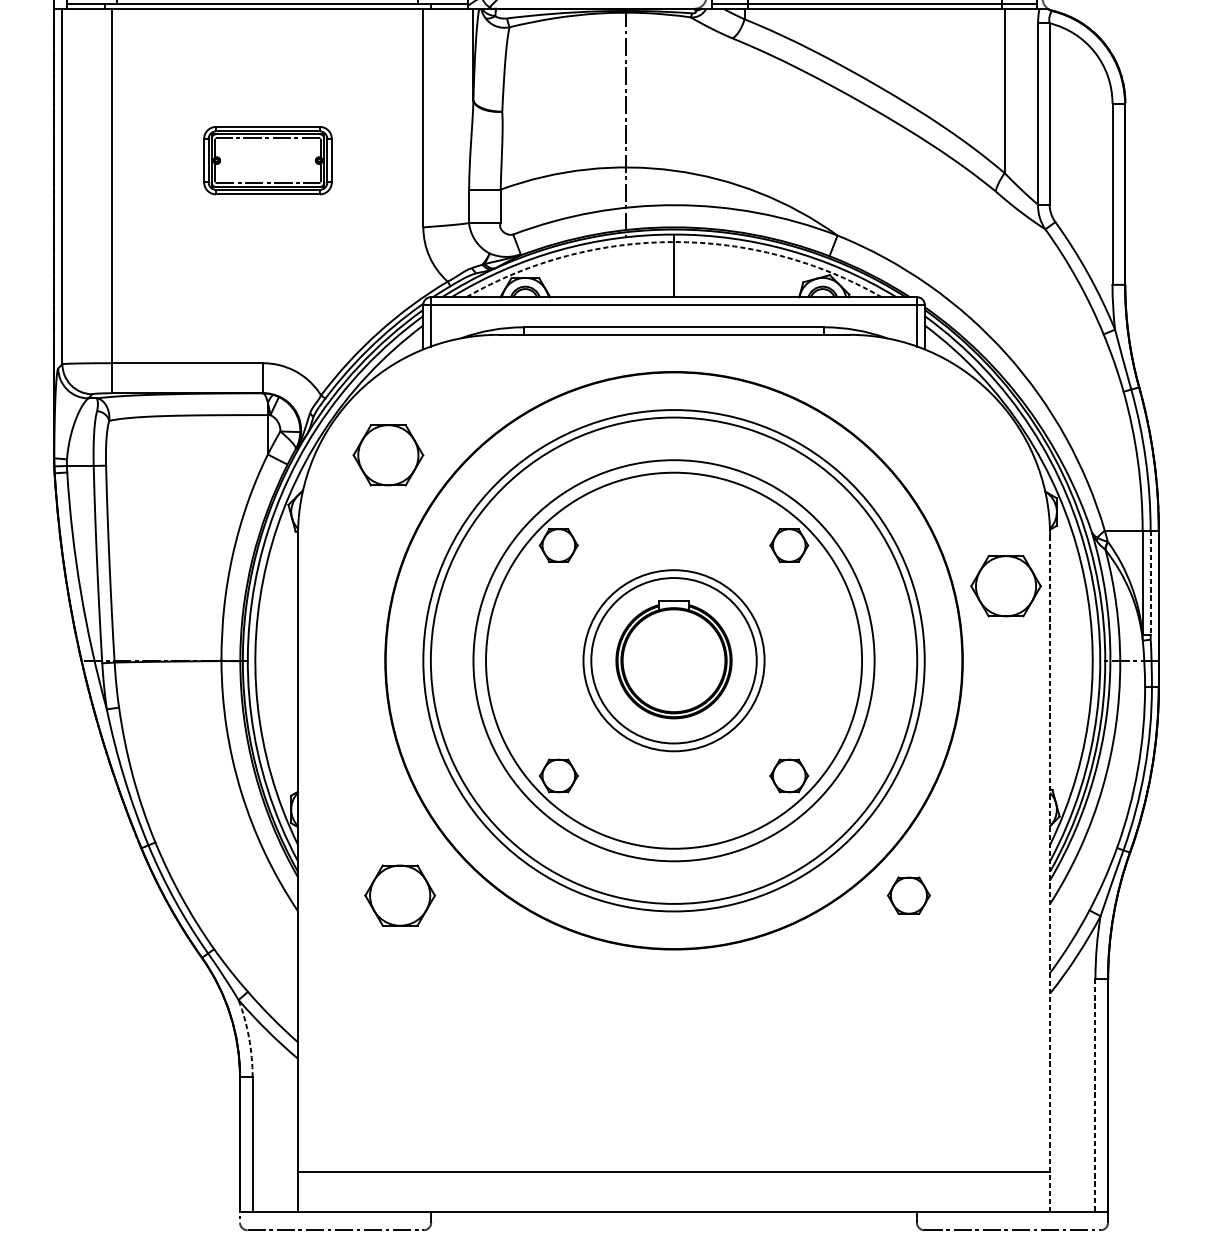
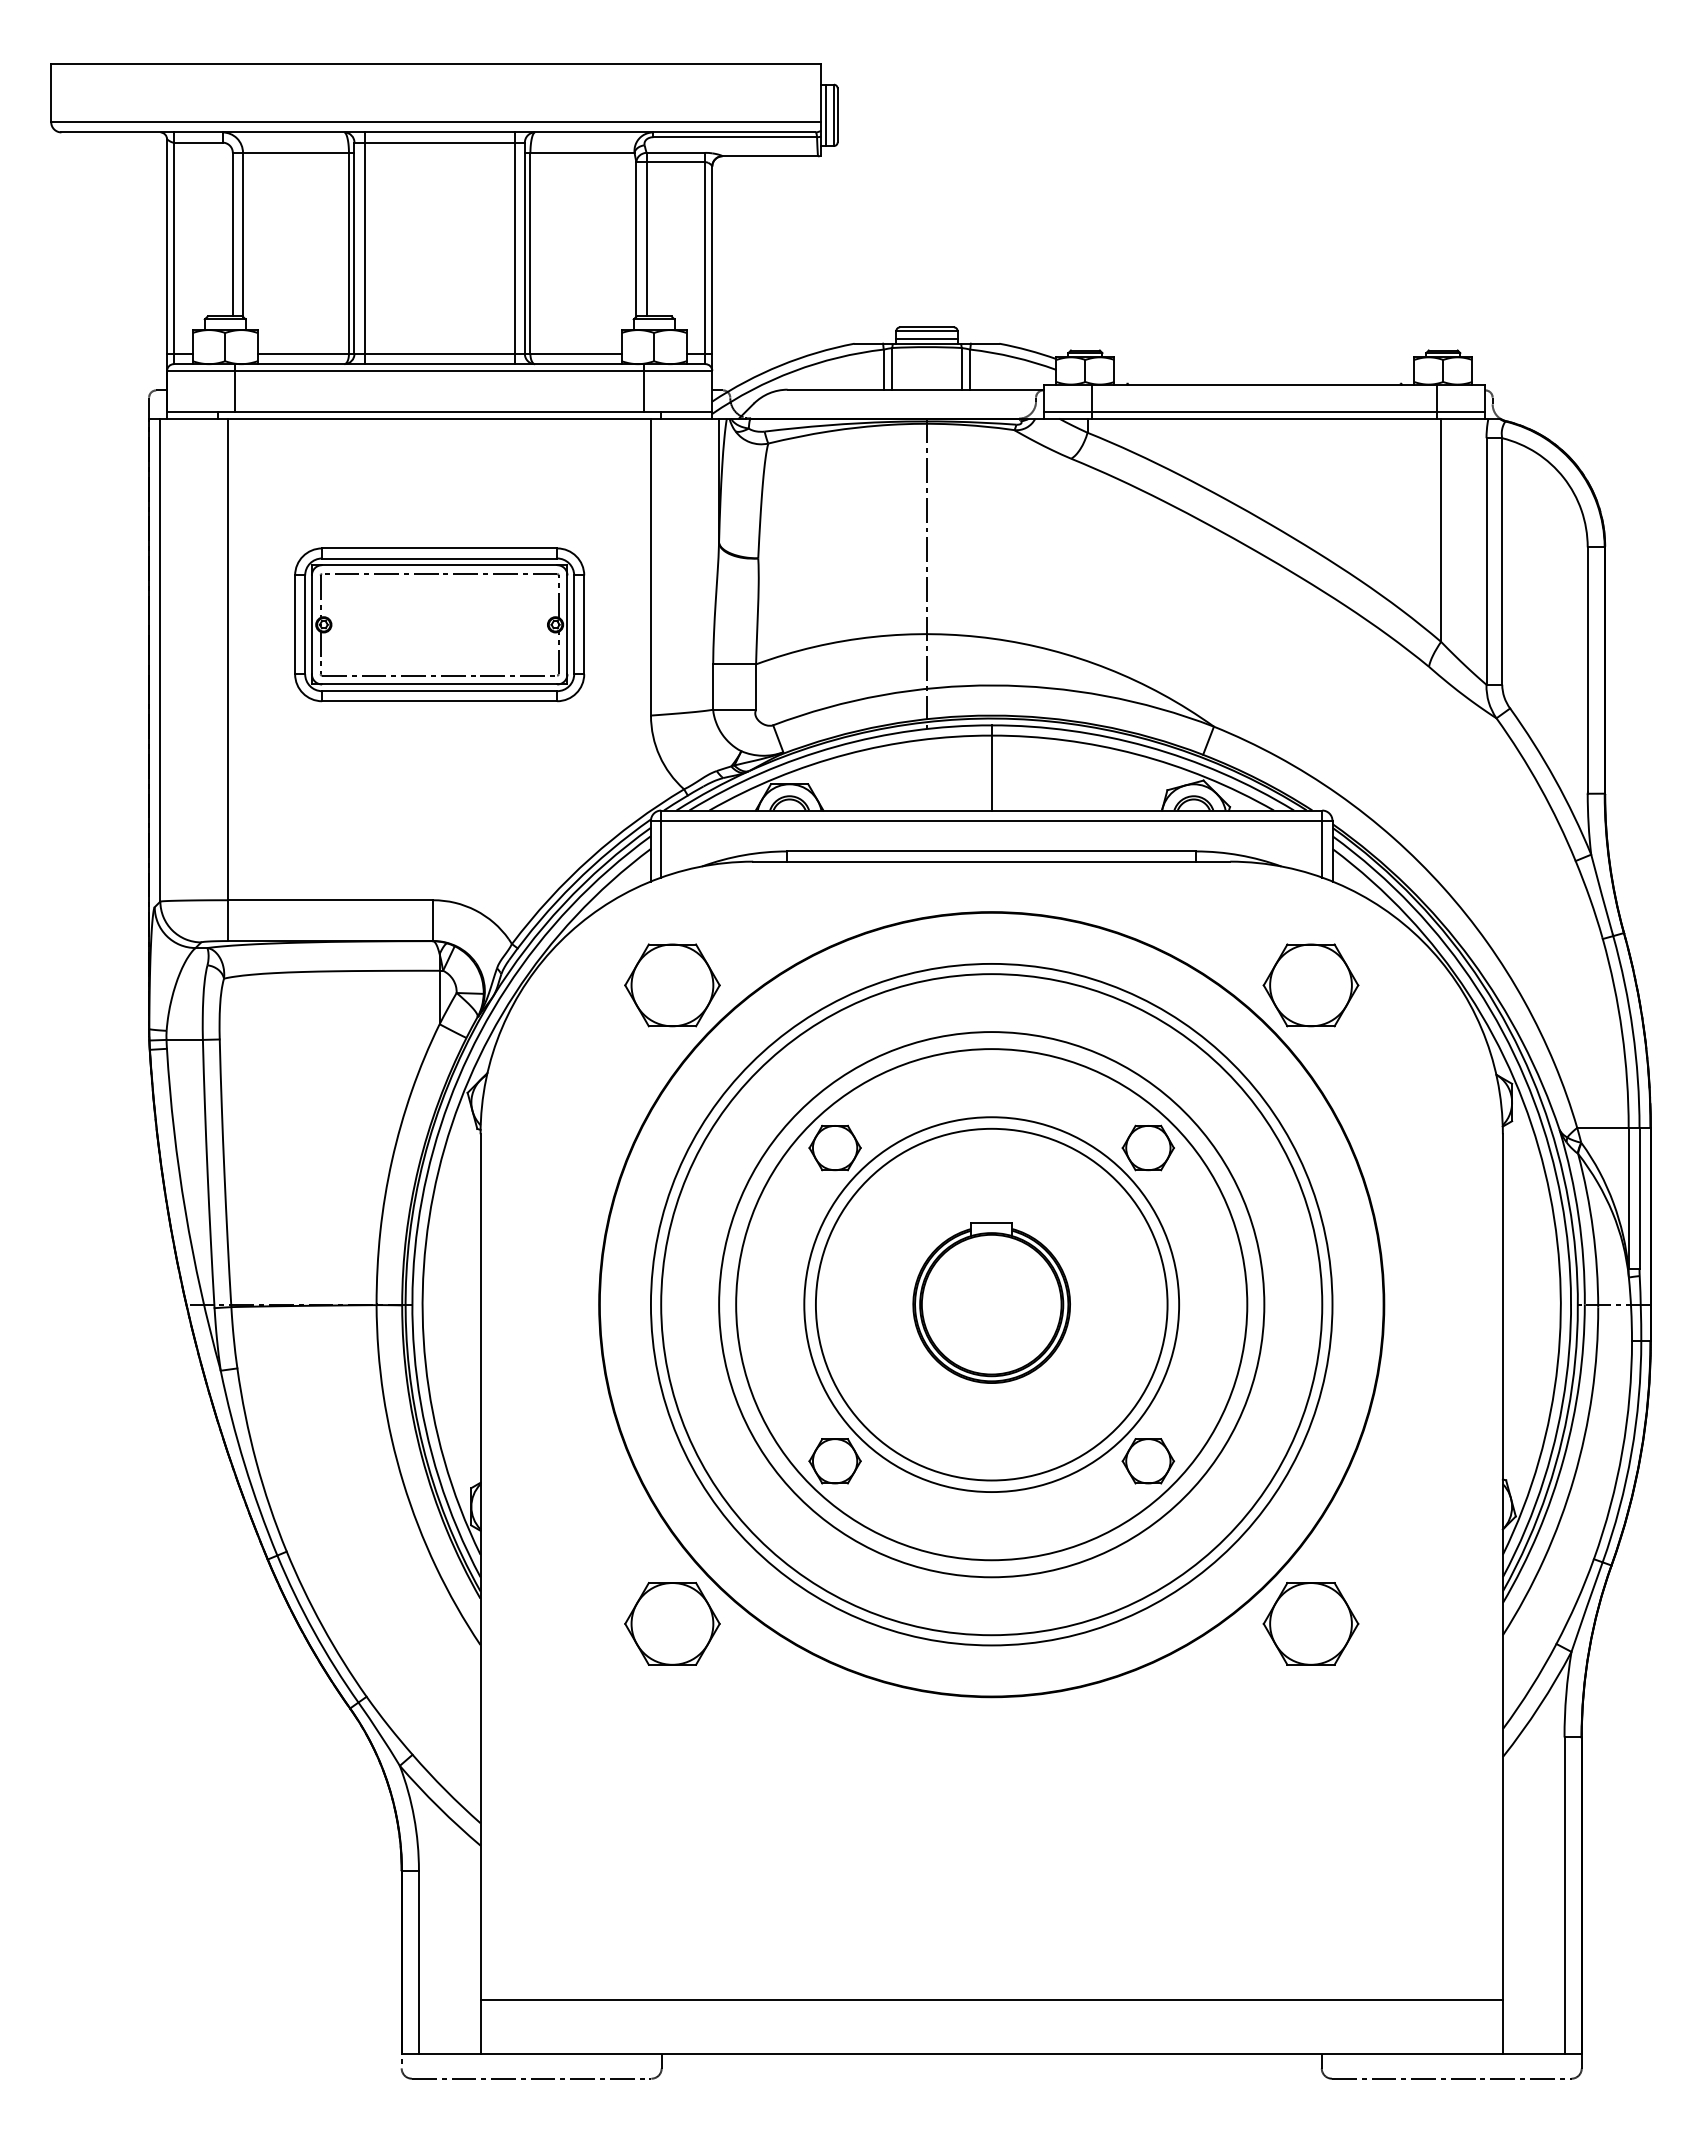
part: (267, 160) -> (439, 624), size x1.67
arc: (673, 242) -> (991, 735), dashed -> solid
part: (388, 455) -> (672, 985), moved
line: (1150, 582) -> (1639, 1198), dashed -> solid
part: (1005, 586) -> (1310, 985), moved
circle: (673, 660) -> (991, 1304), size x1.43
circle: (673, 660) -> (991, 1304), size x1.67
line: (1049, 873) -> (1502, 1593), dashed -> solid
part: (400, 895) -> (672, 1623), moved
part: (908, 895) -> (1310, 1623), size x1.67
arc: (249, 1038) -> (414, 1817), dashed -> solid
line: (1095, 1096) -> (1564, 1896), dashed -> solid

